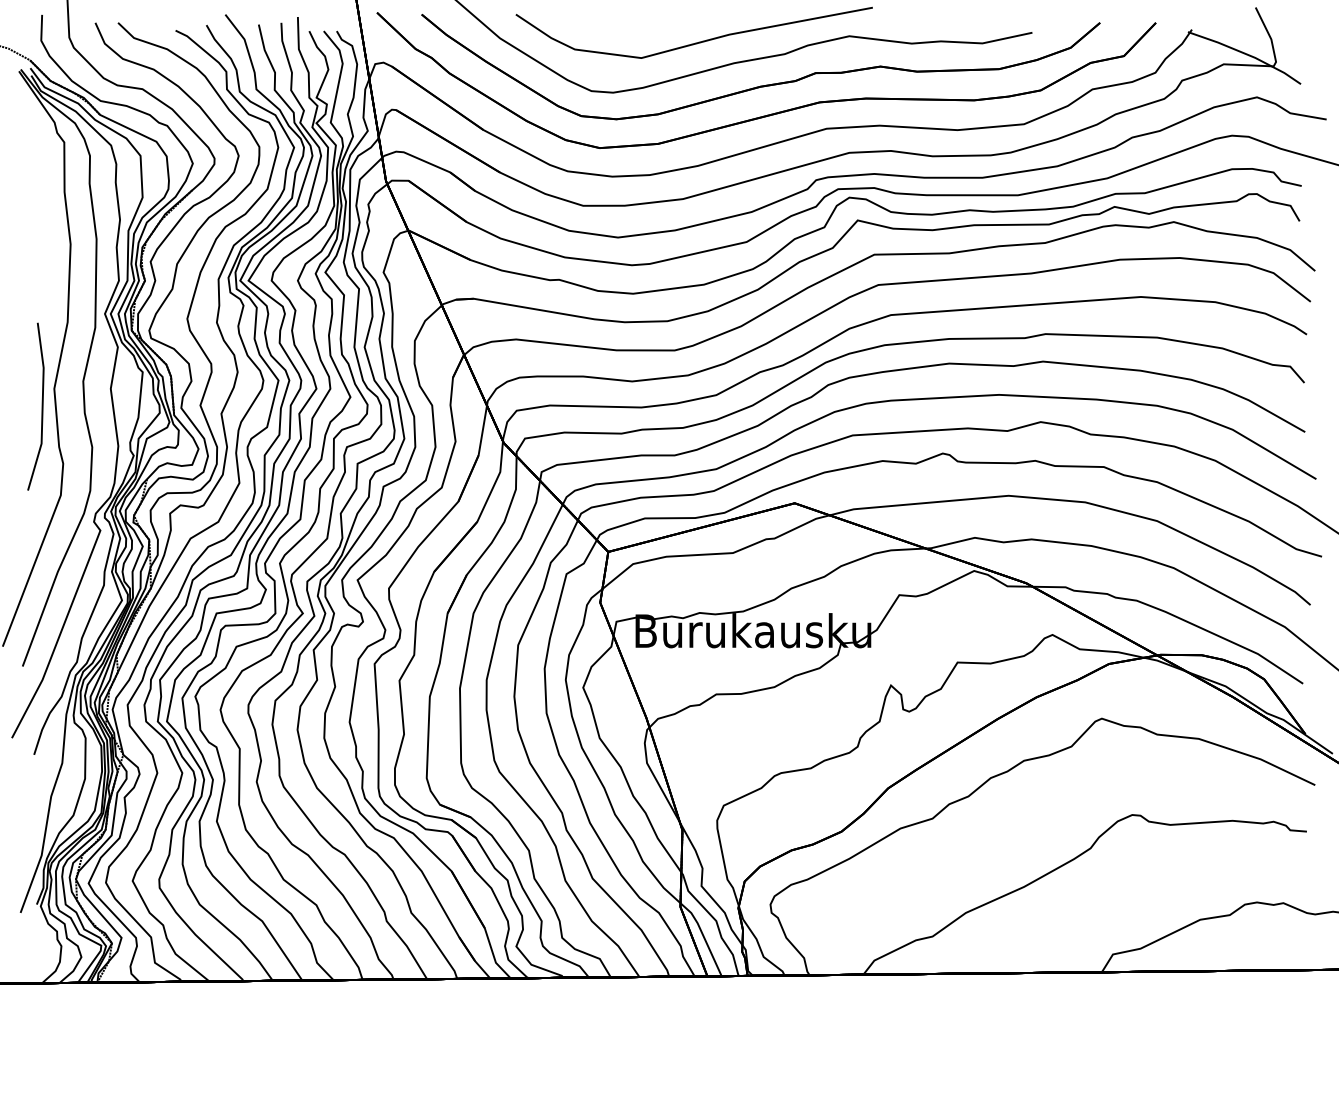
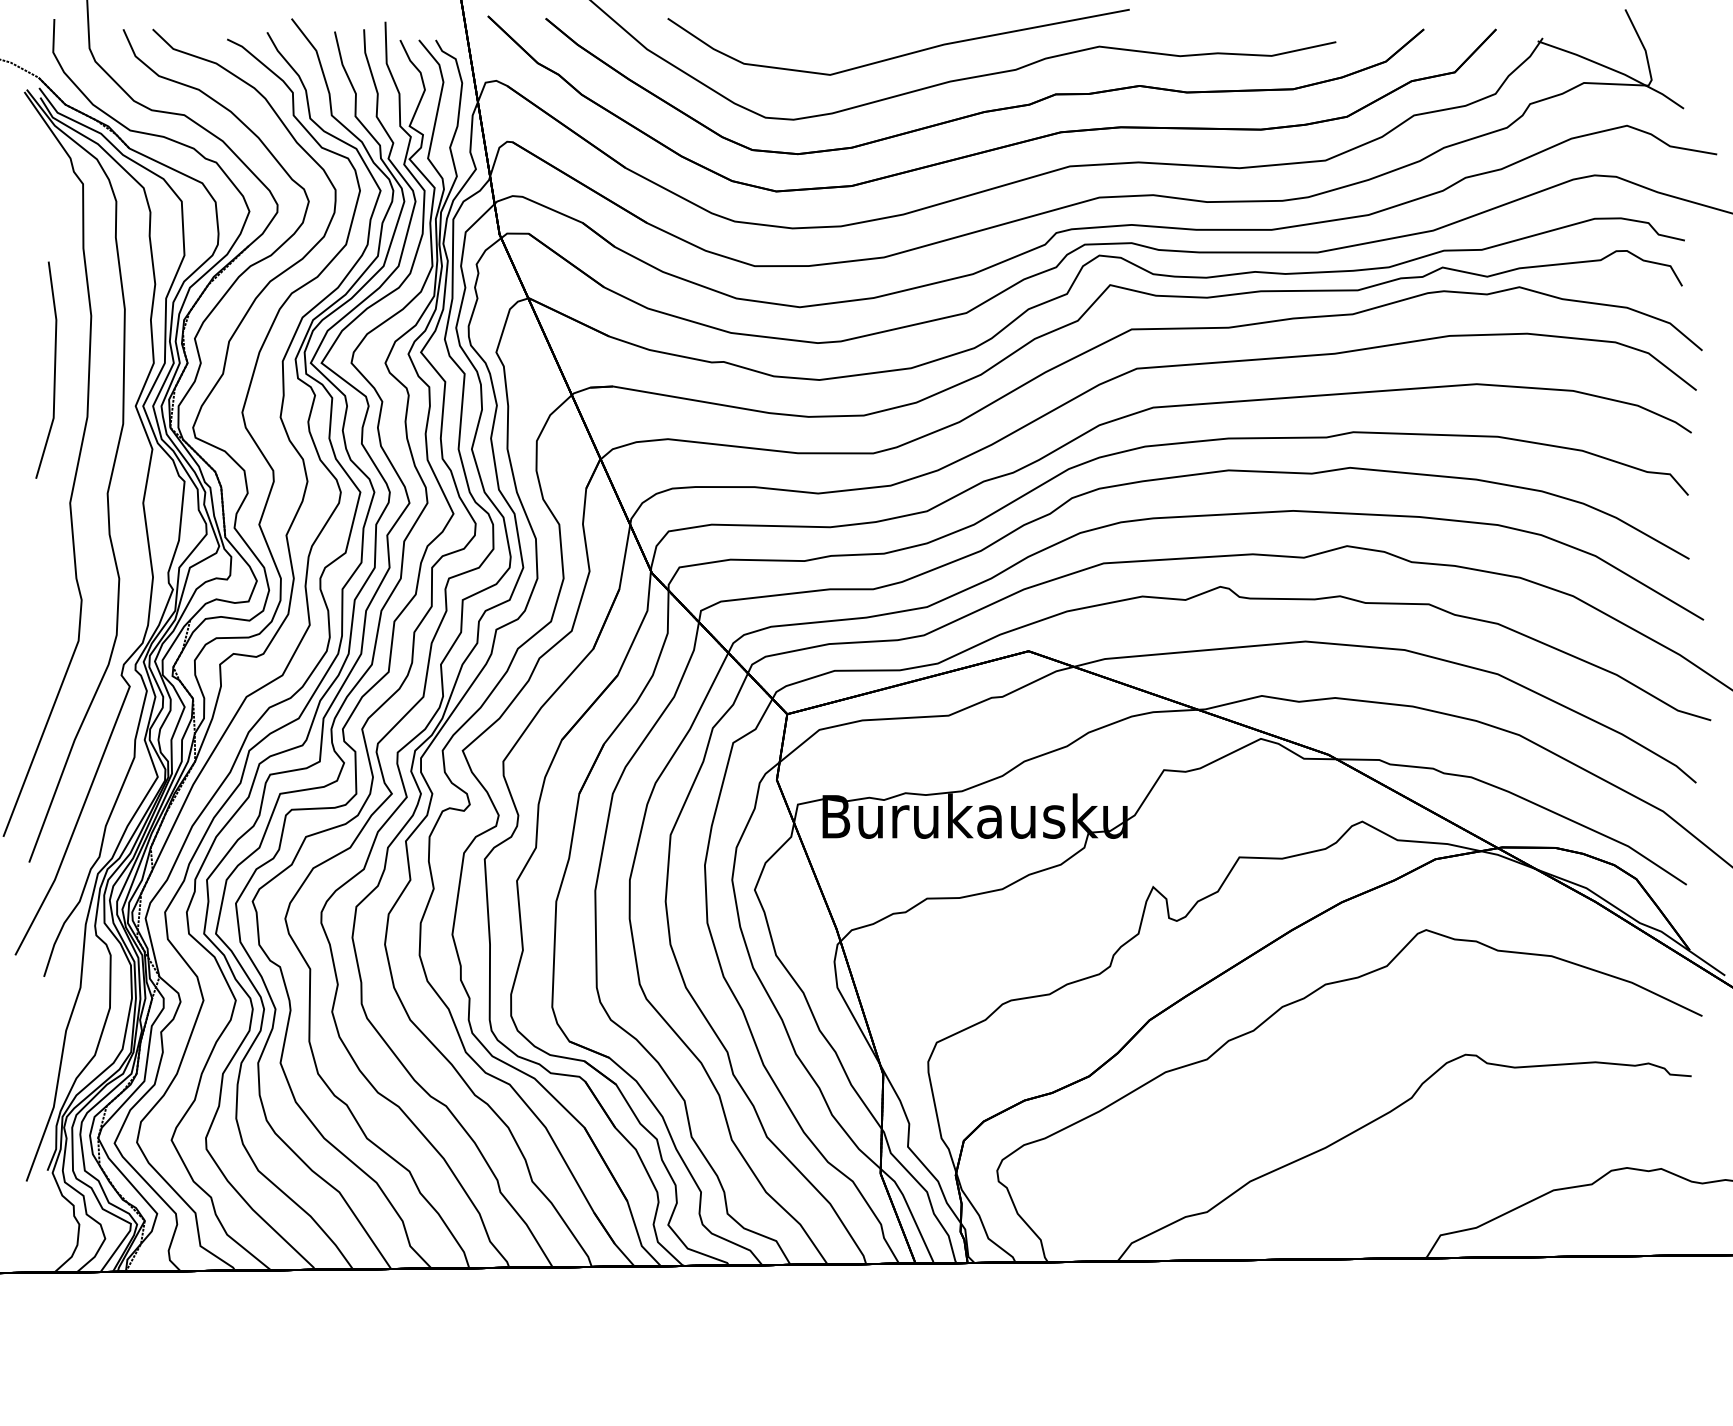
line: (42, 406) -> (54, 369), moved

